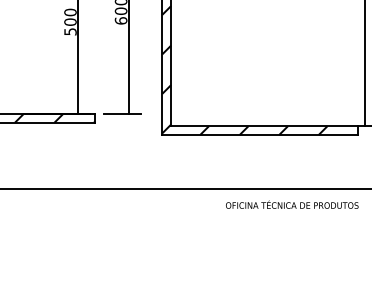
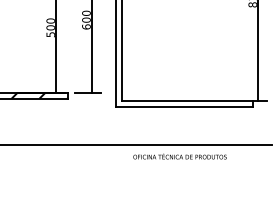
hatch: (244, 69) -> (173, 61), removed
text: (291, 204) -> (179, 156), moved

